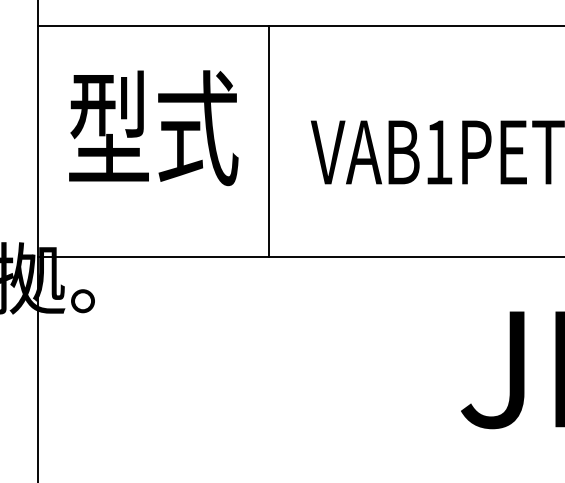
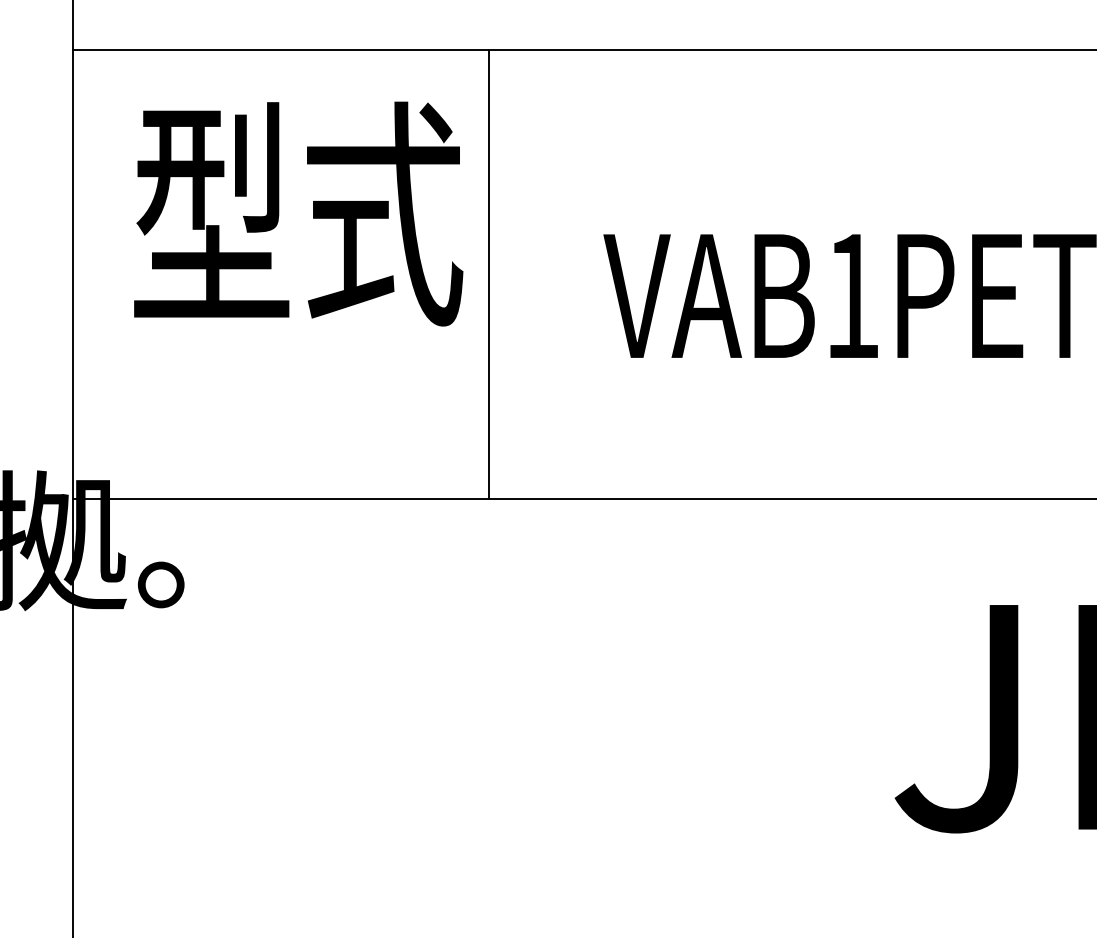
text: (153, 128) -> (298, 214), moved
line: (268, 141) -> (488, 274), moved

